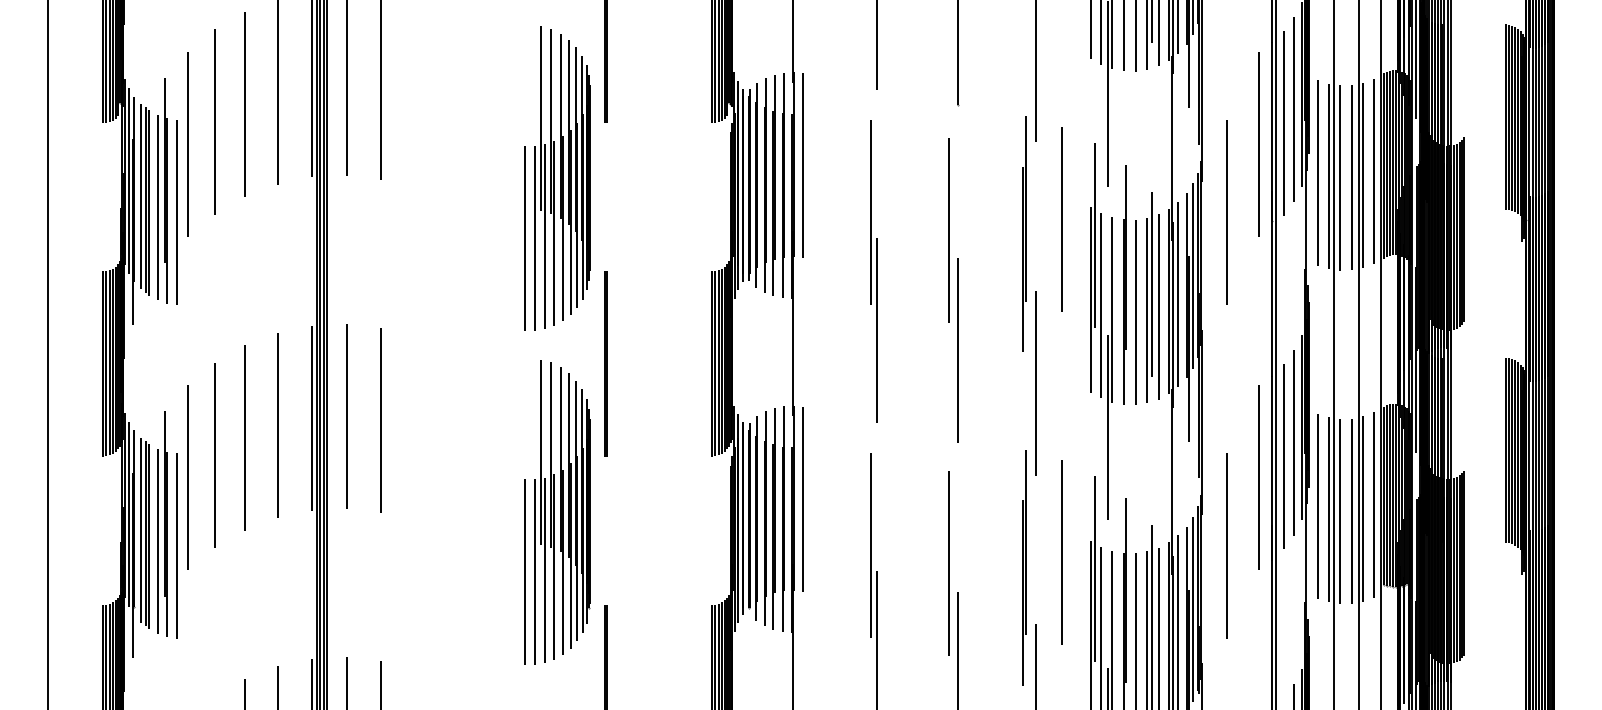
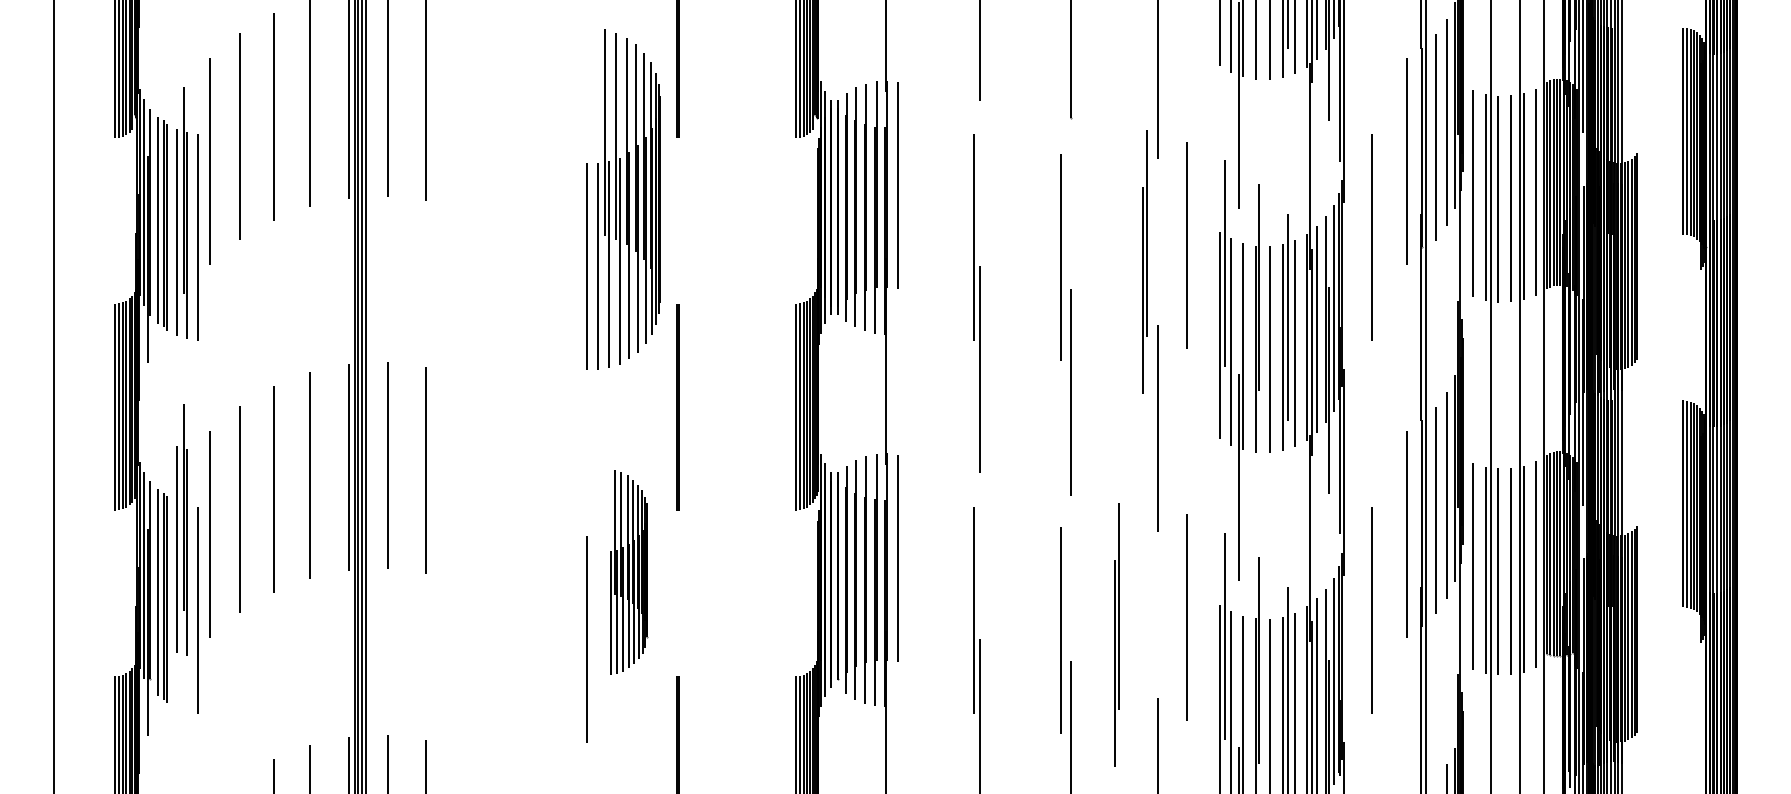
part: (562, 512) -> (628, 573), size x0.6
part: (162, 523) -> (181, 529), moved
part: (1024, 567) -> (1117, 634), moved

